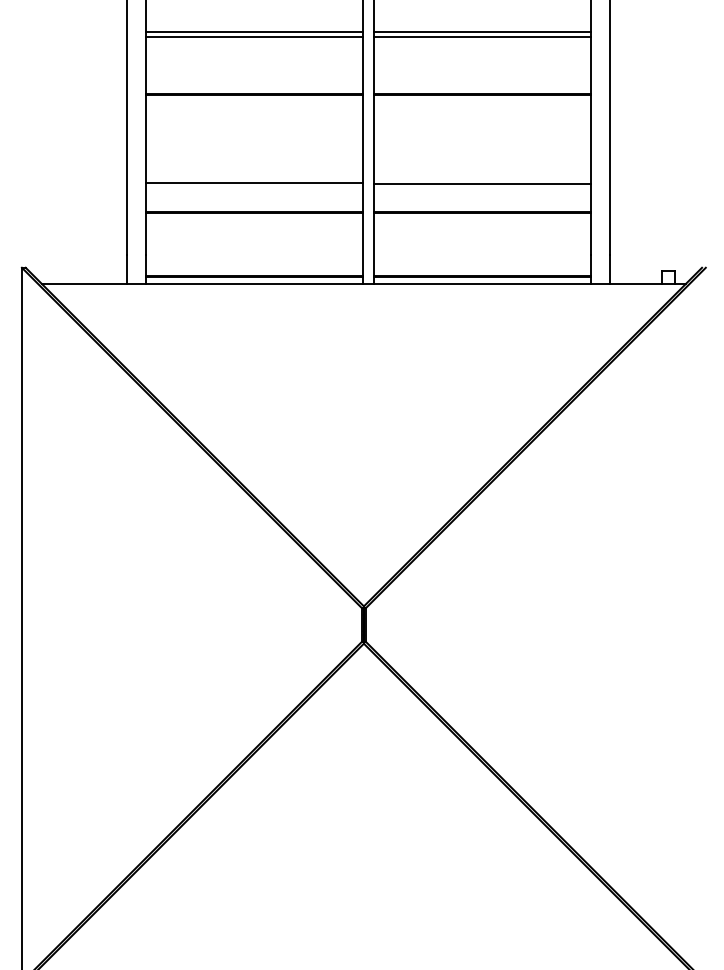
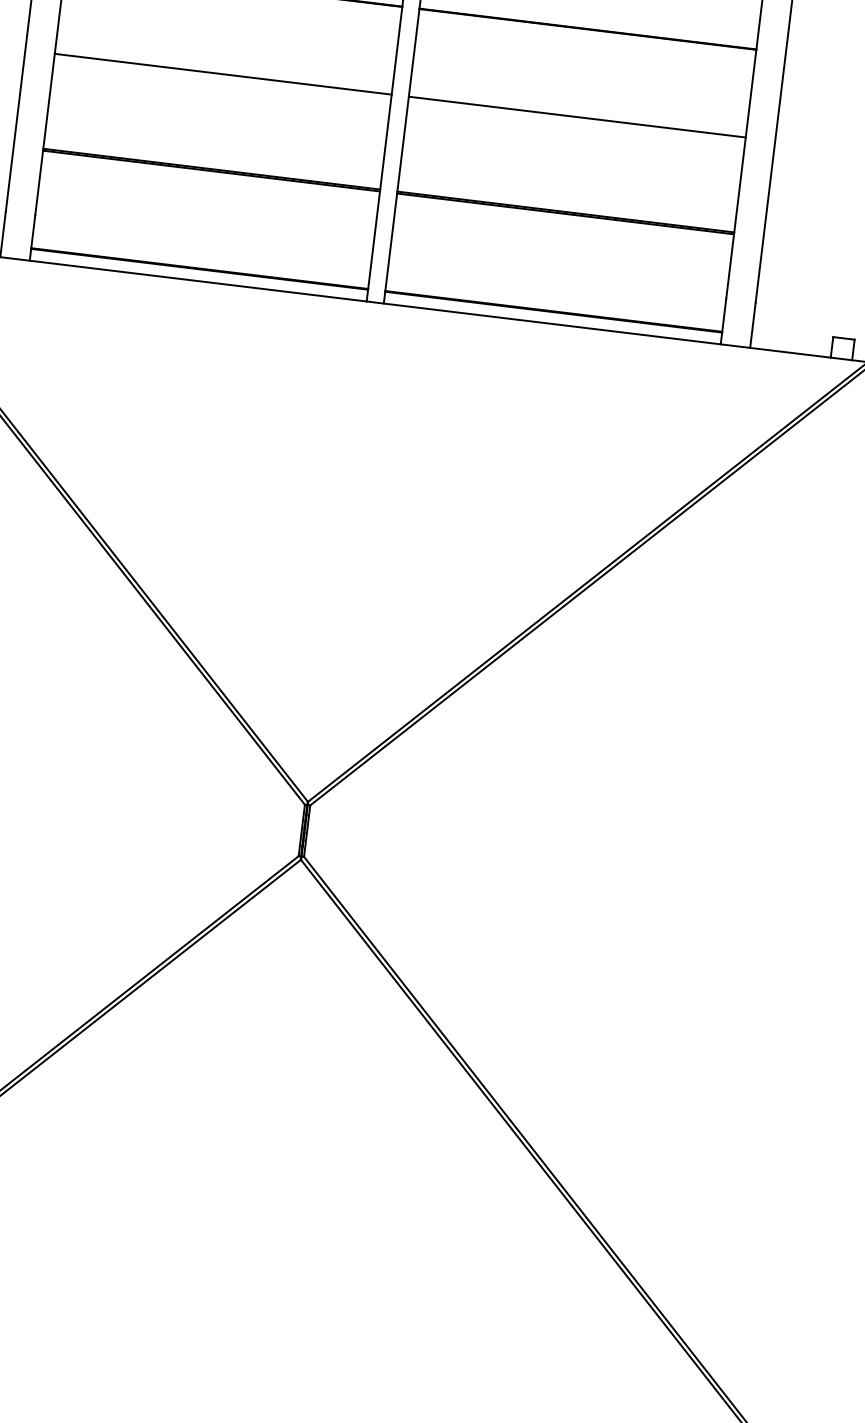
line: (253, 182) -> (222, 73), moved
line: (481, 183) -> (576, 116), moved

